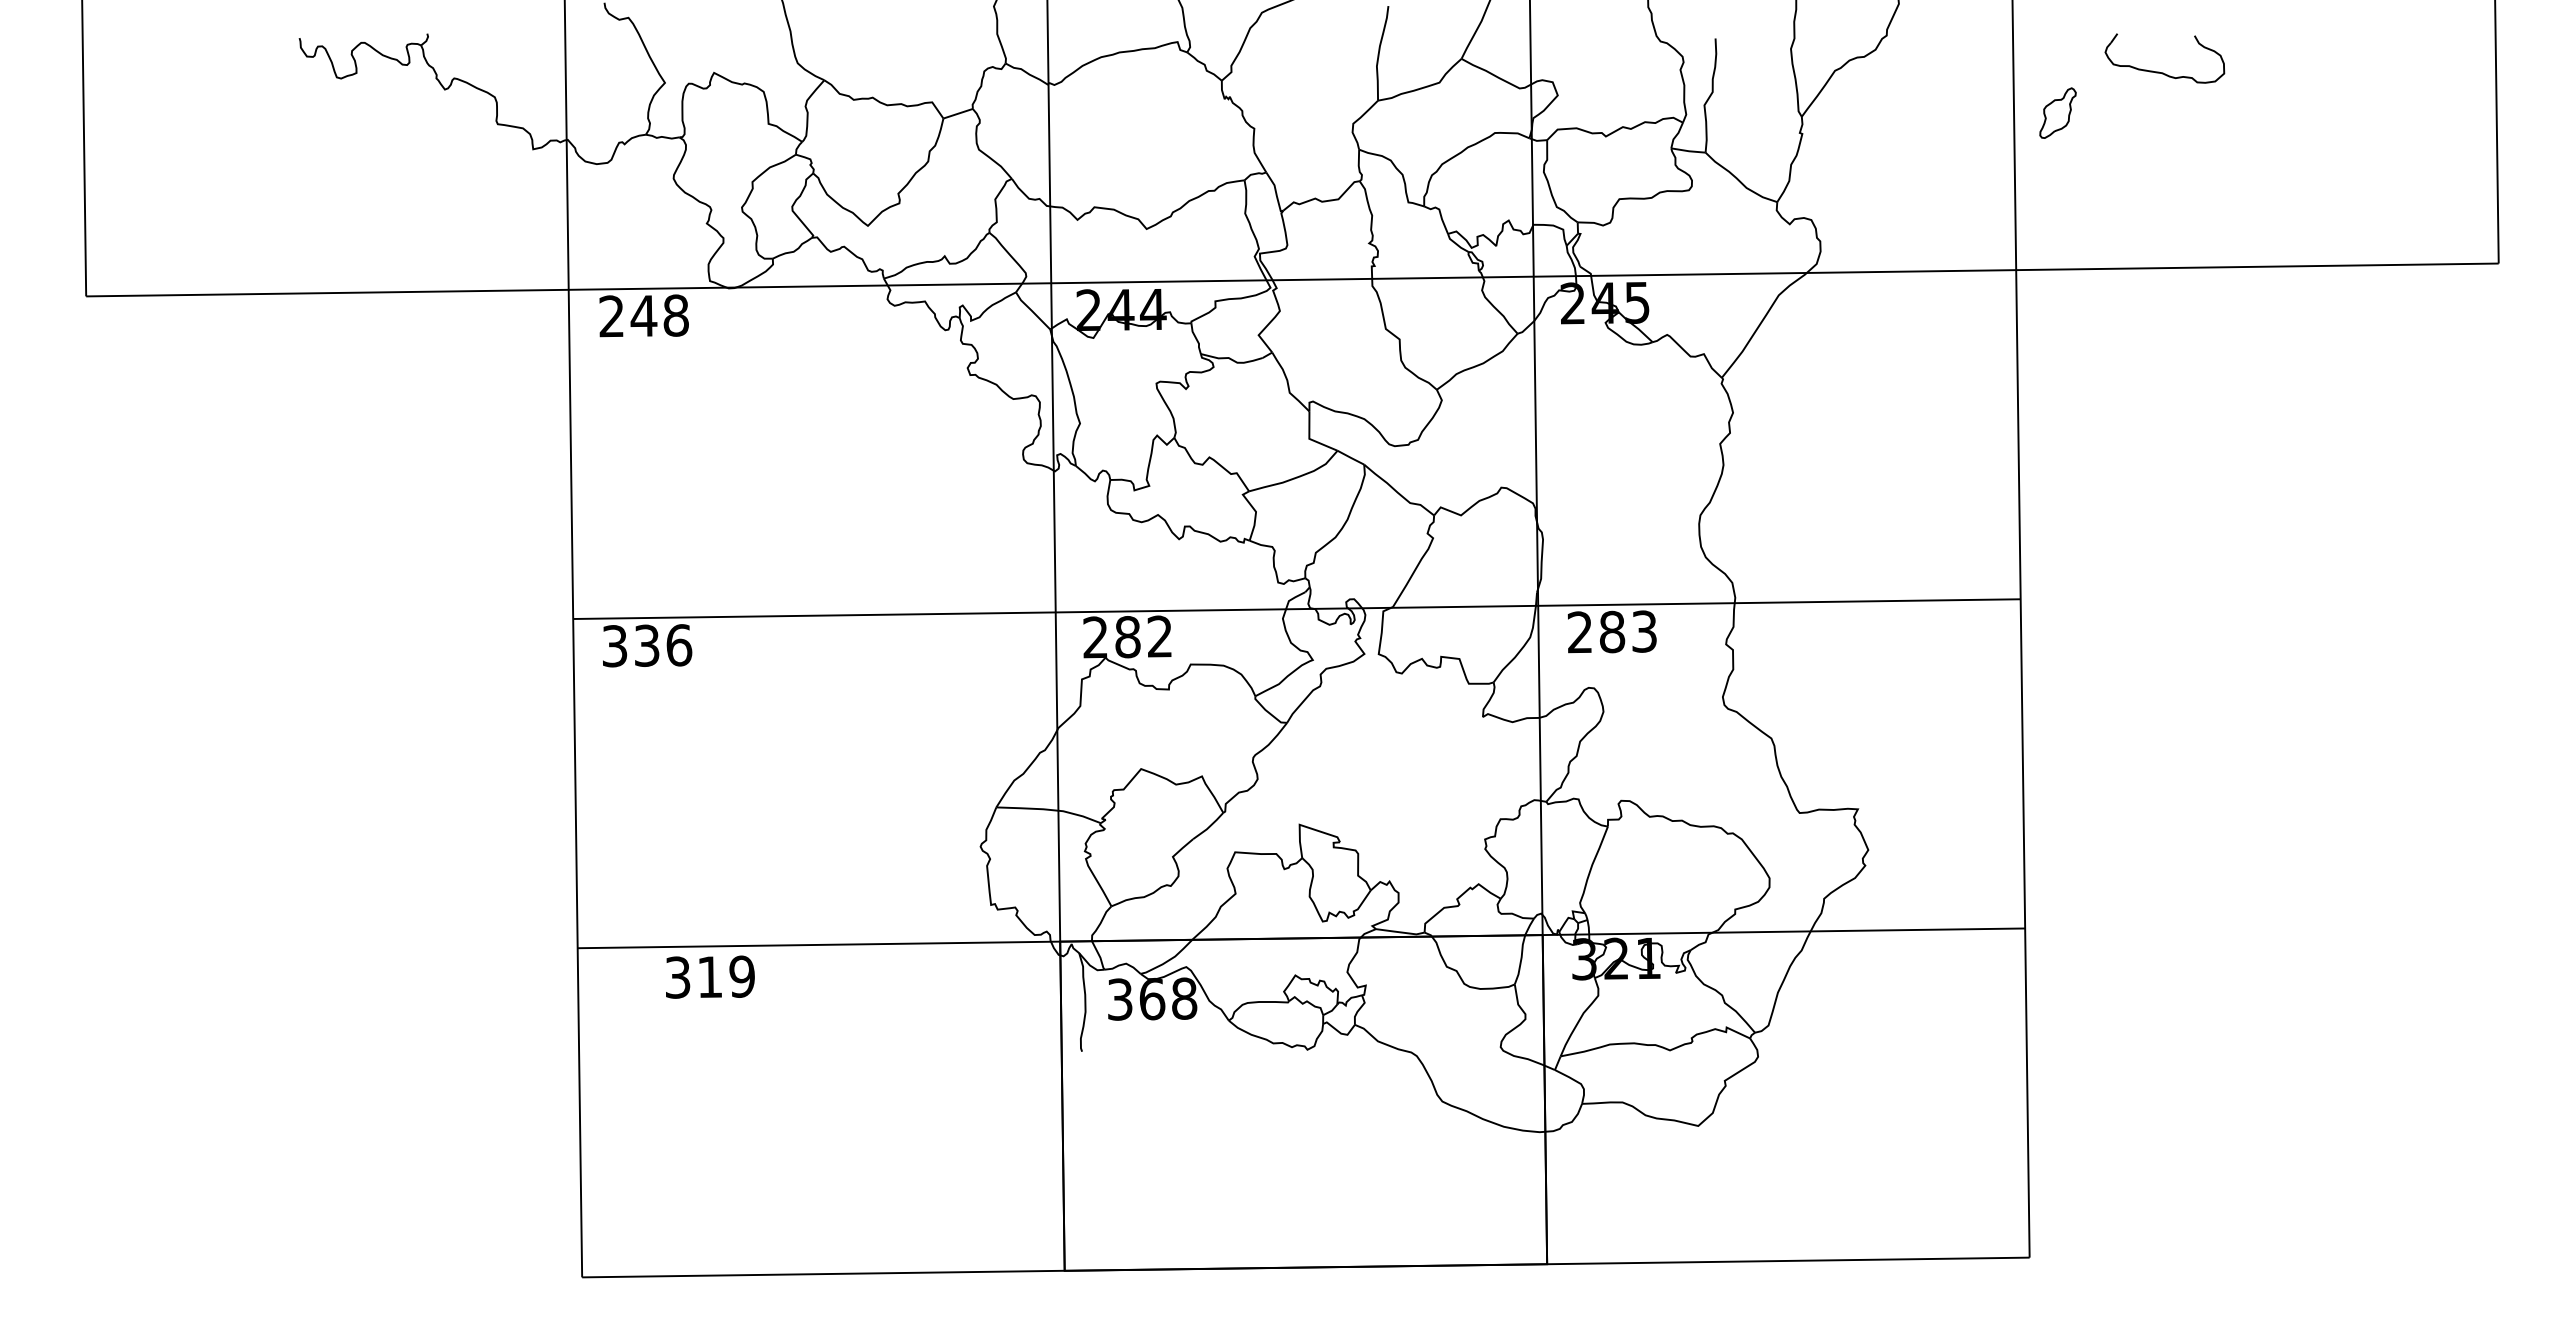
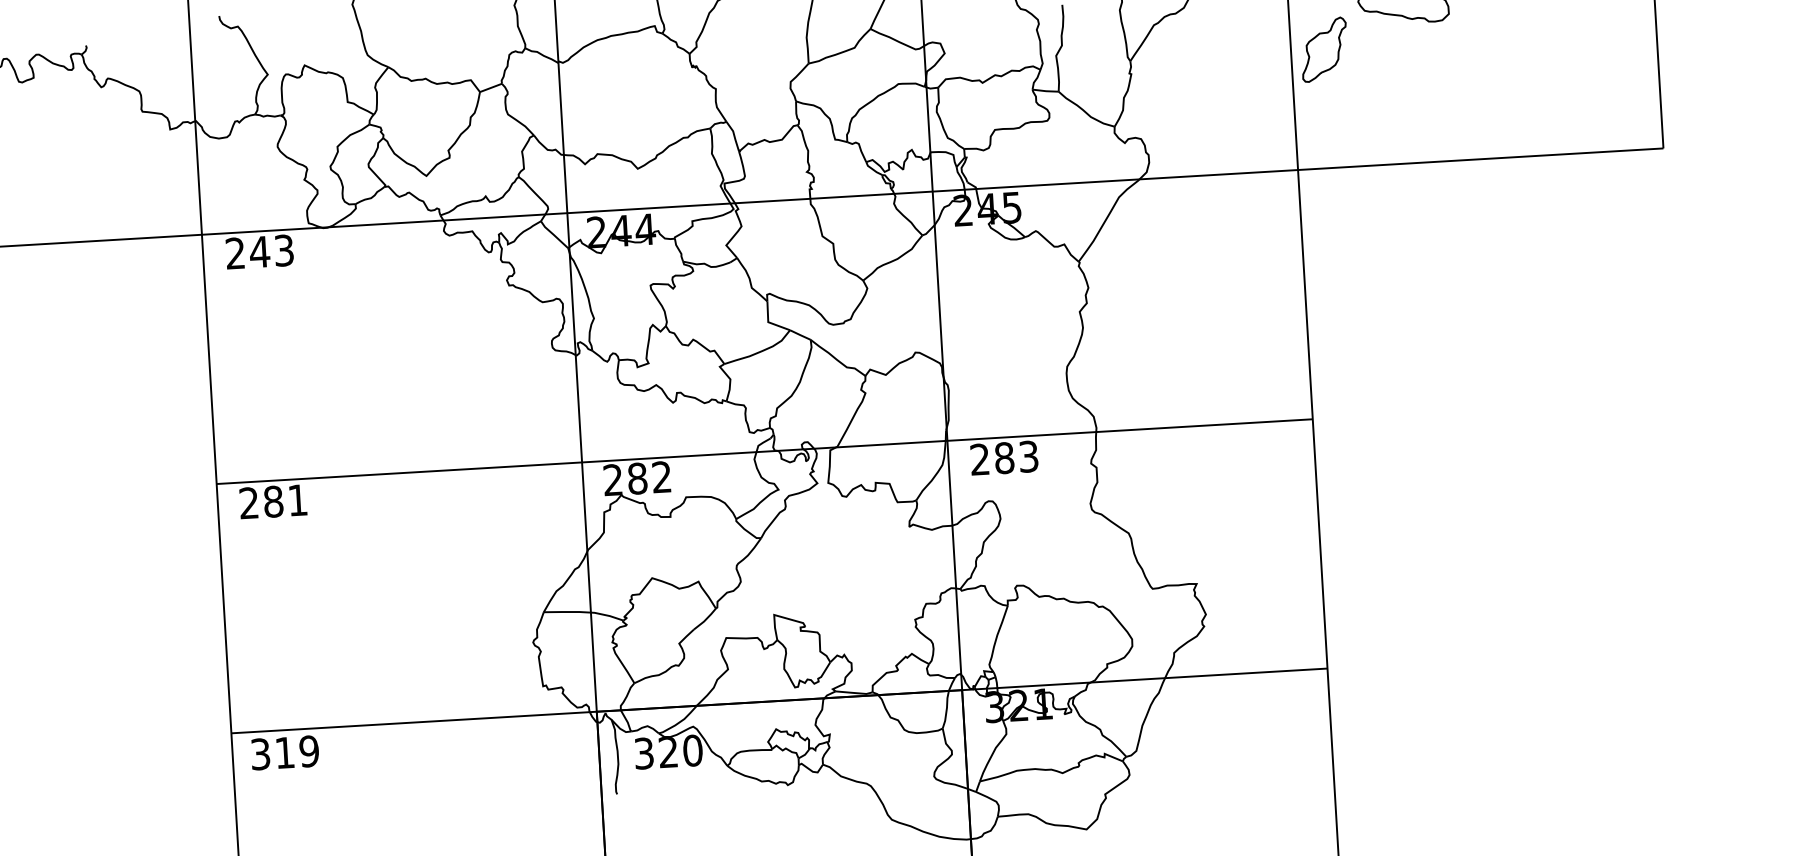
part: (2057, 112) -> (1323, 49), size x1.67
text: (675, 315) -> (283, 250), 248 -> 243
text: (647, 645) -> (273, 501), 336 -> 281
text: (710, 976) -> (285, 752), moved
text: (1168, 998) -> (680, 751), 368 -> 320

